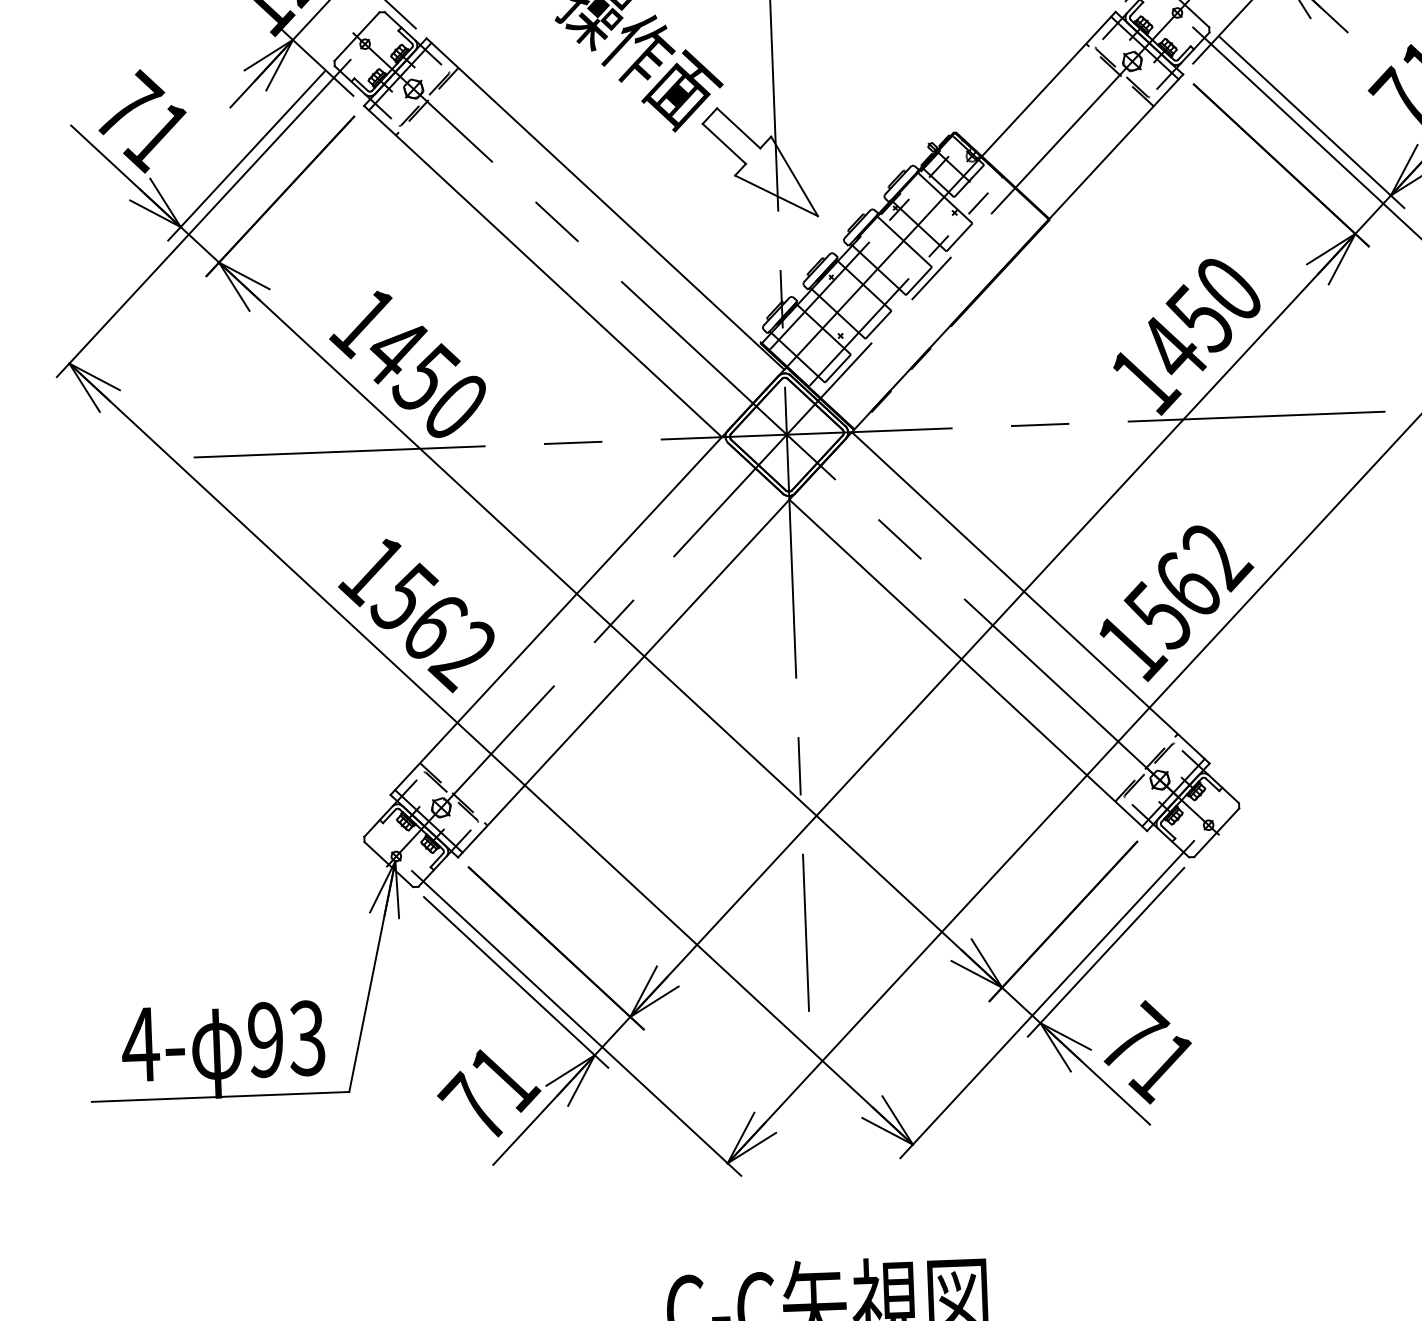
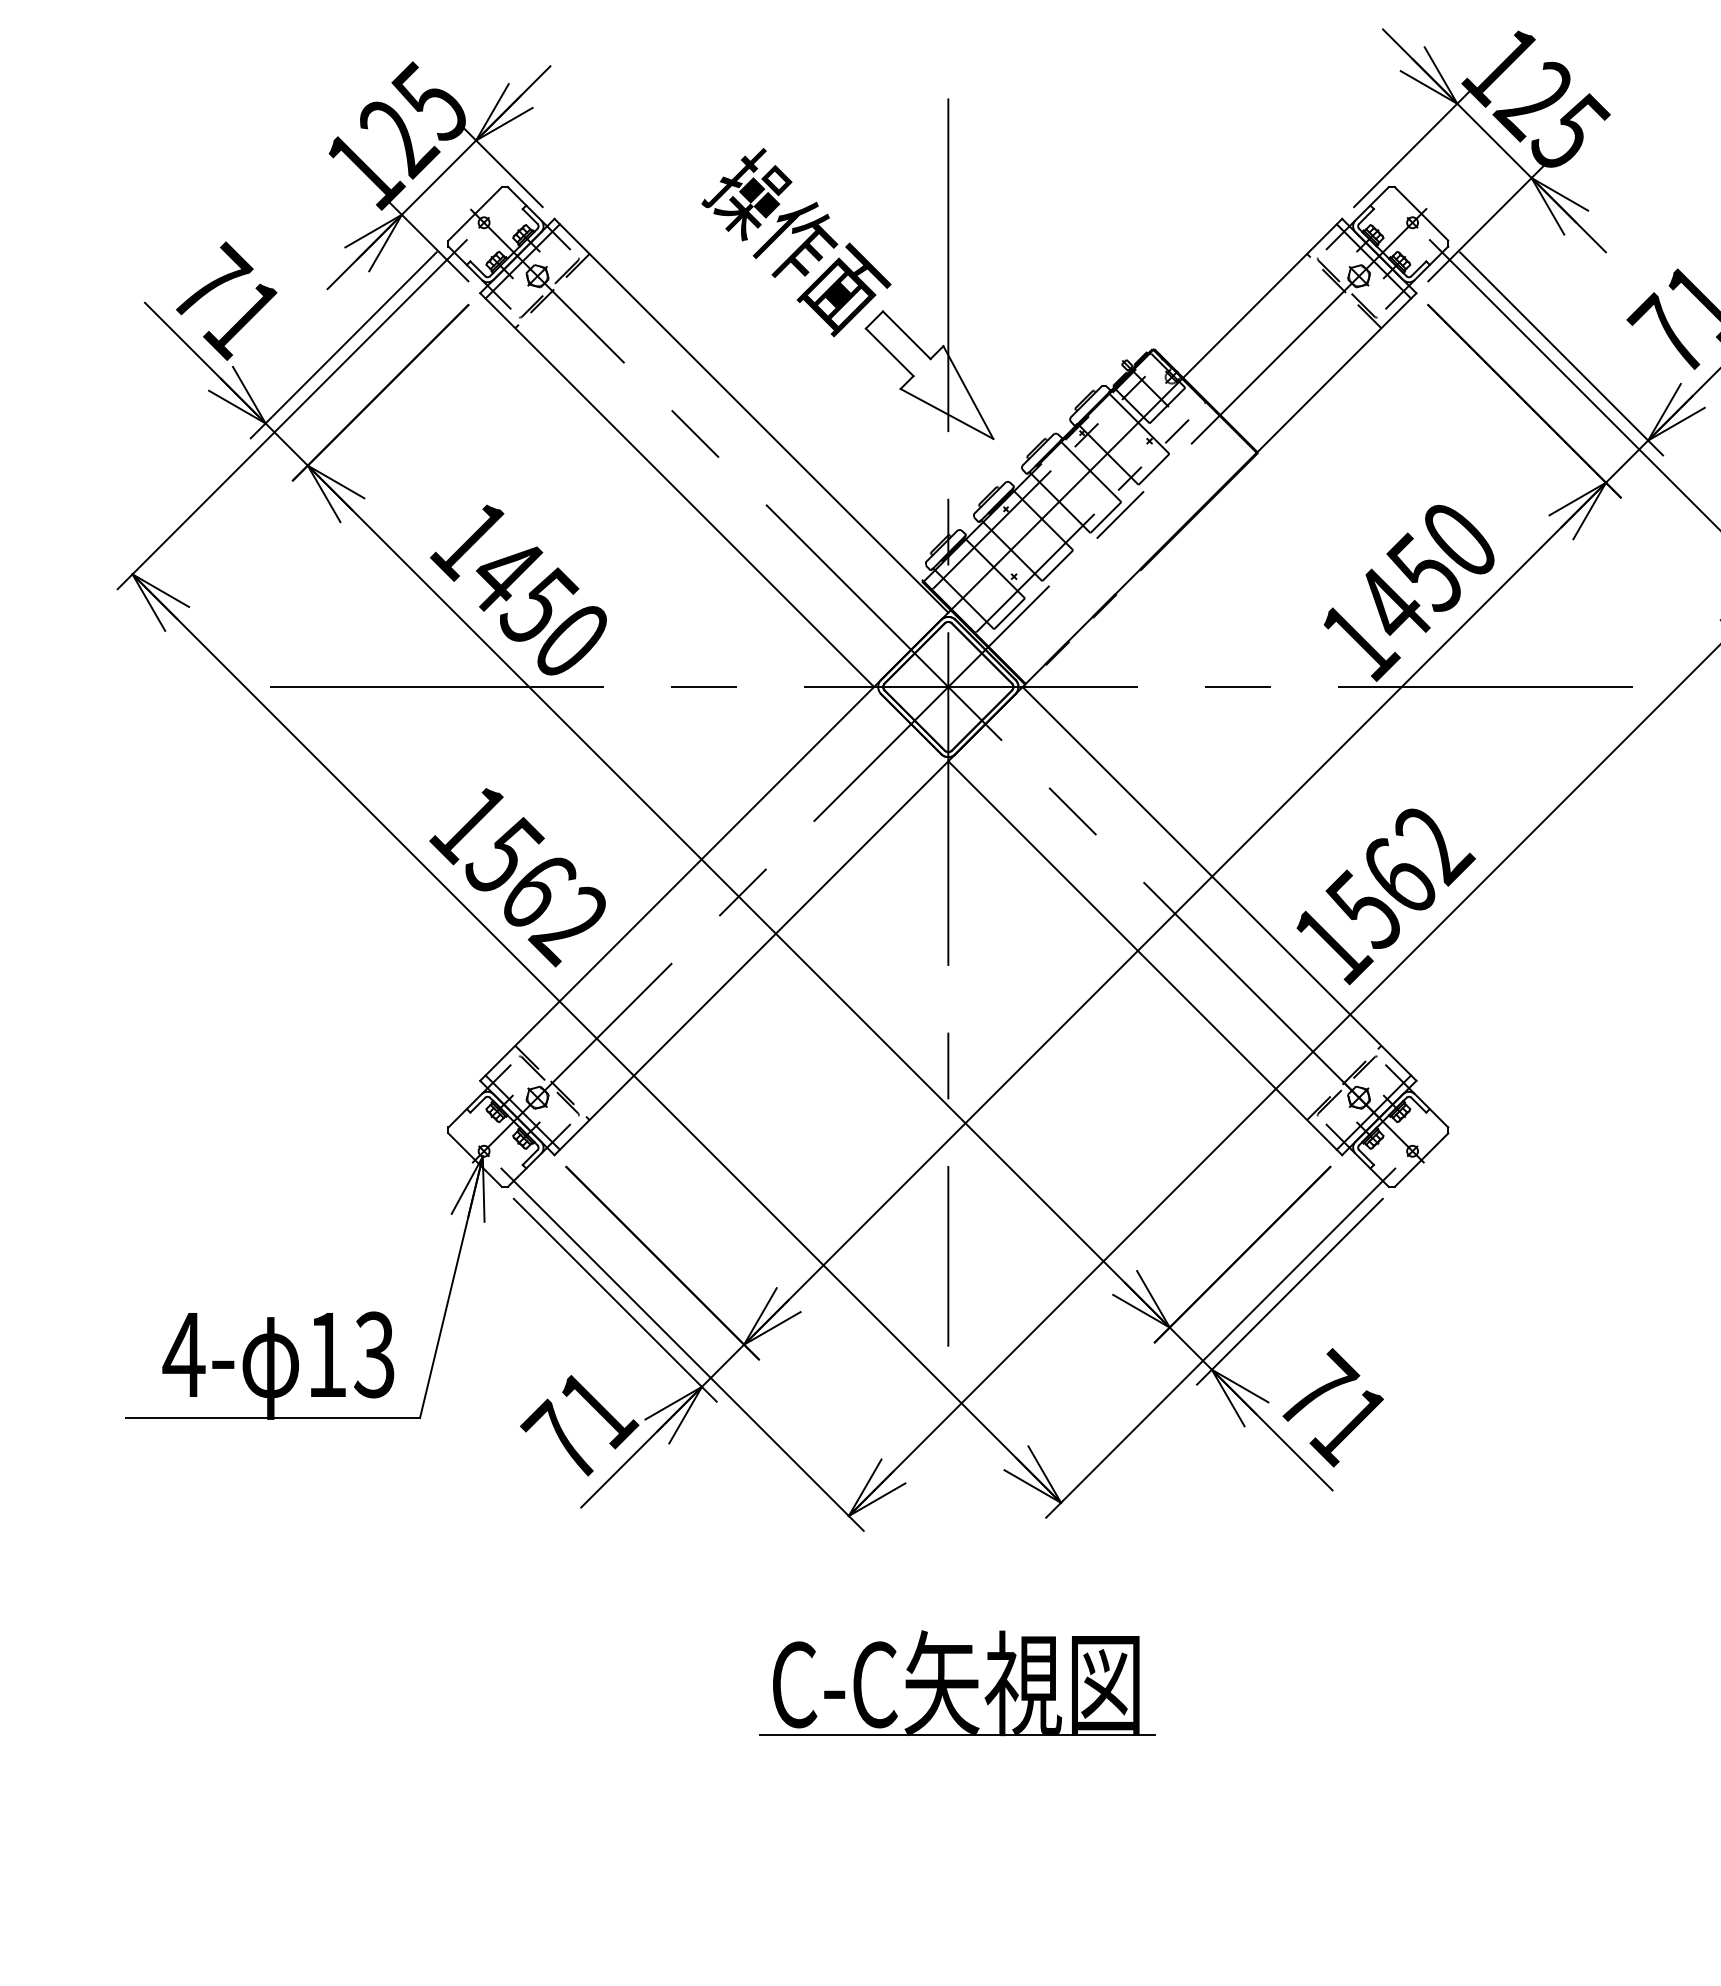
text: (265, 1039) -> (326, 1354), 93 -> 13

